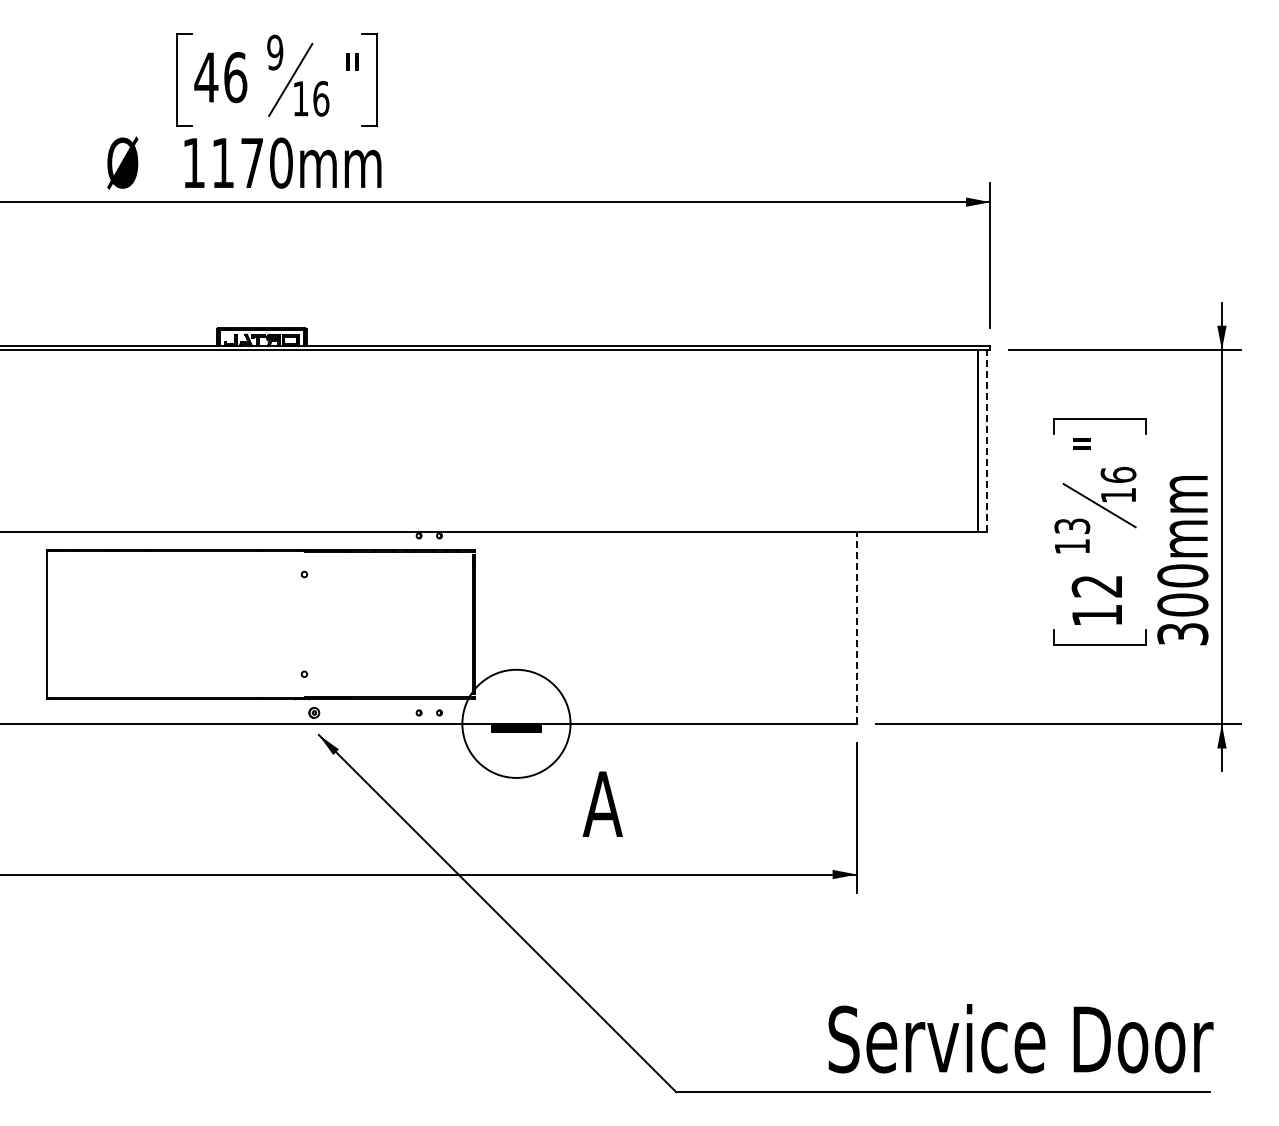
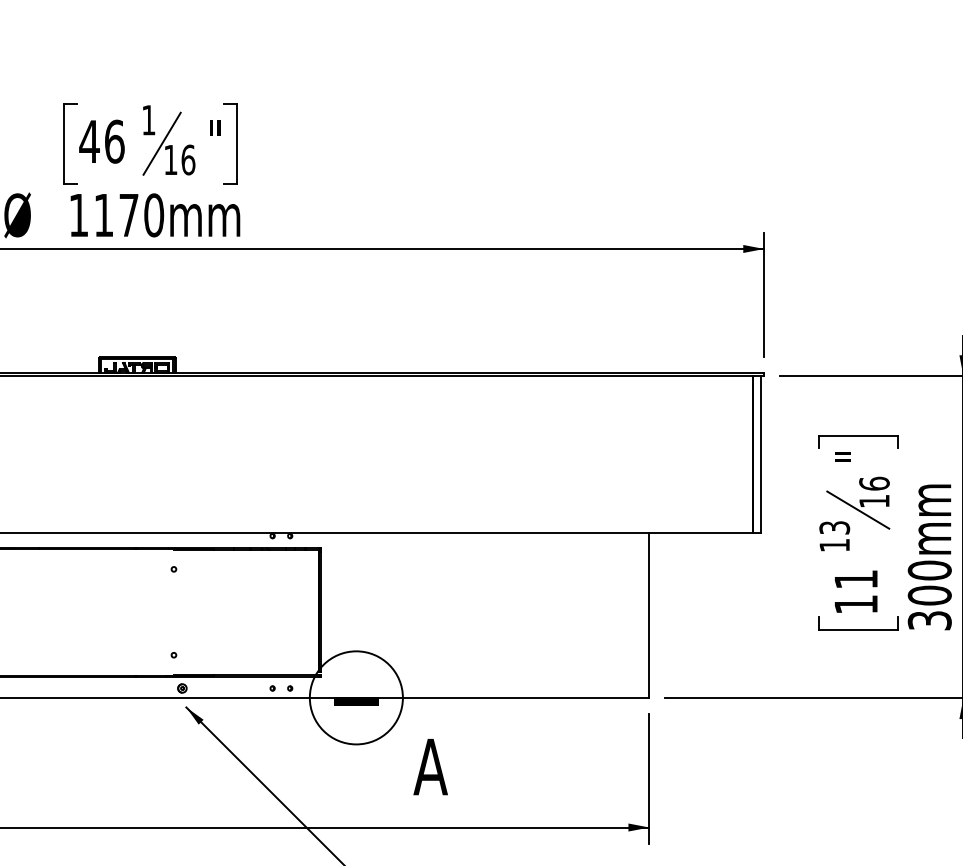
text: (275, 52) -> (149, 120), 9 -> 1
line: (986, 440) -> (760, 454), dashed -> solid
text: (1096, 586) -> (855, 579), 12 -> 11
line: (856, 627) -> (648, 614), dashed -> solid

